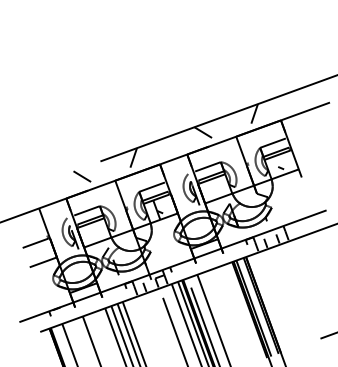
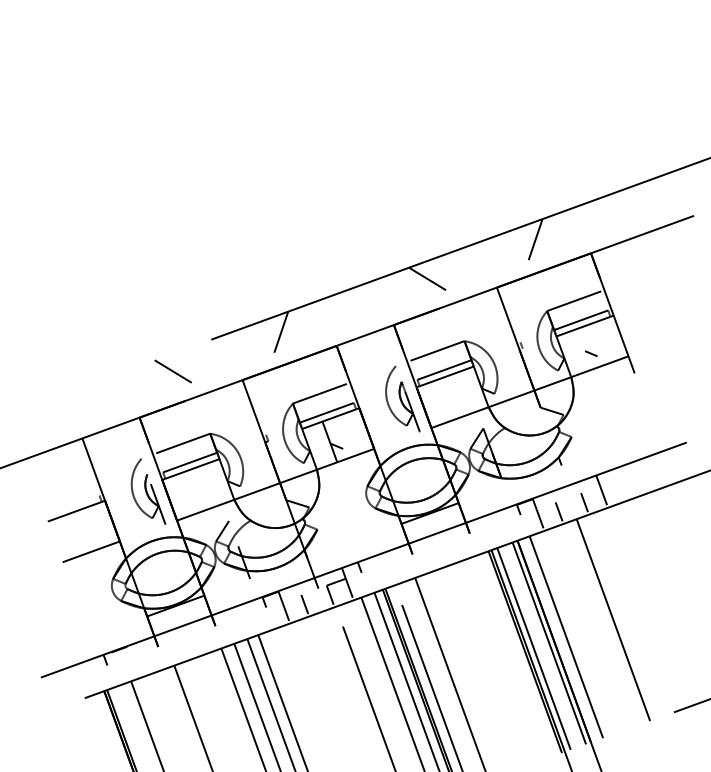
line: (291, 294) -> (613, 619), added
line: (268, 302) -> (564, 636), added

